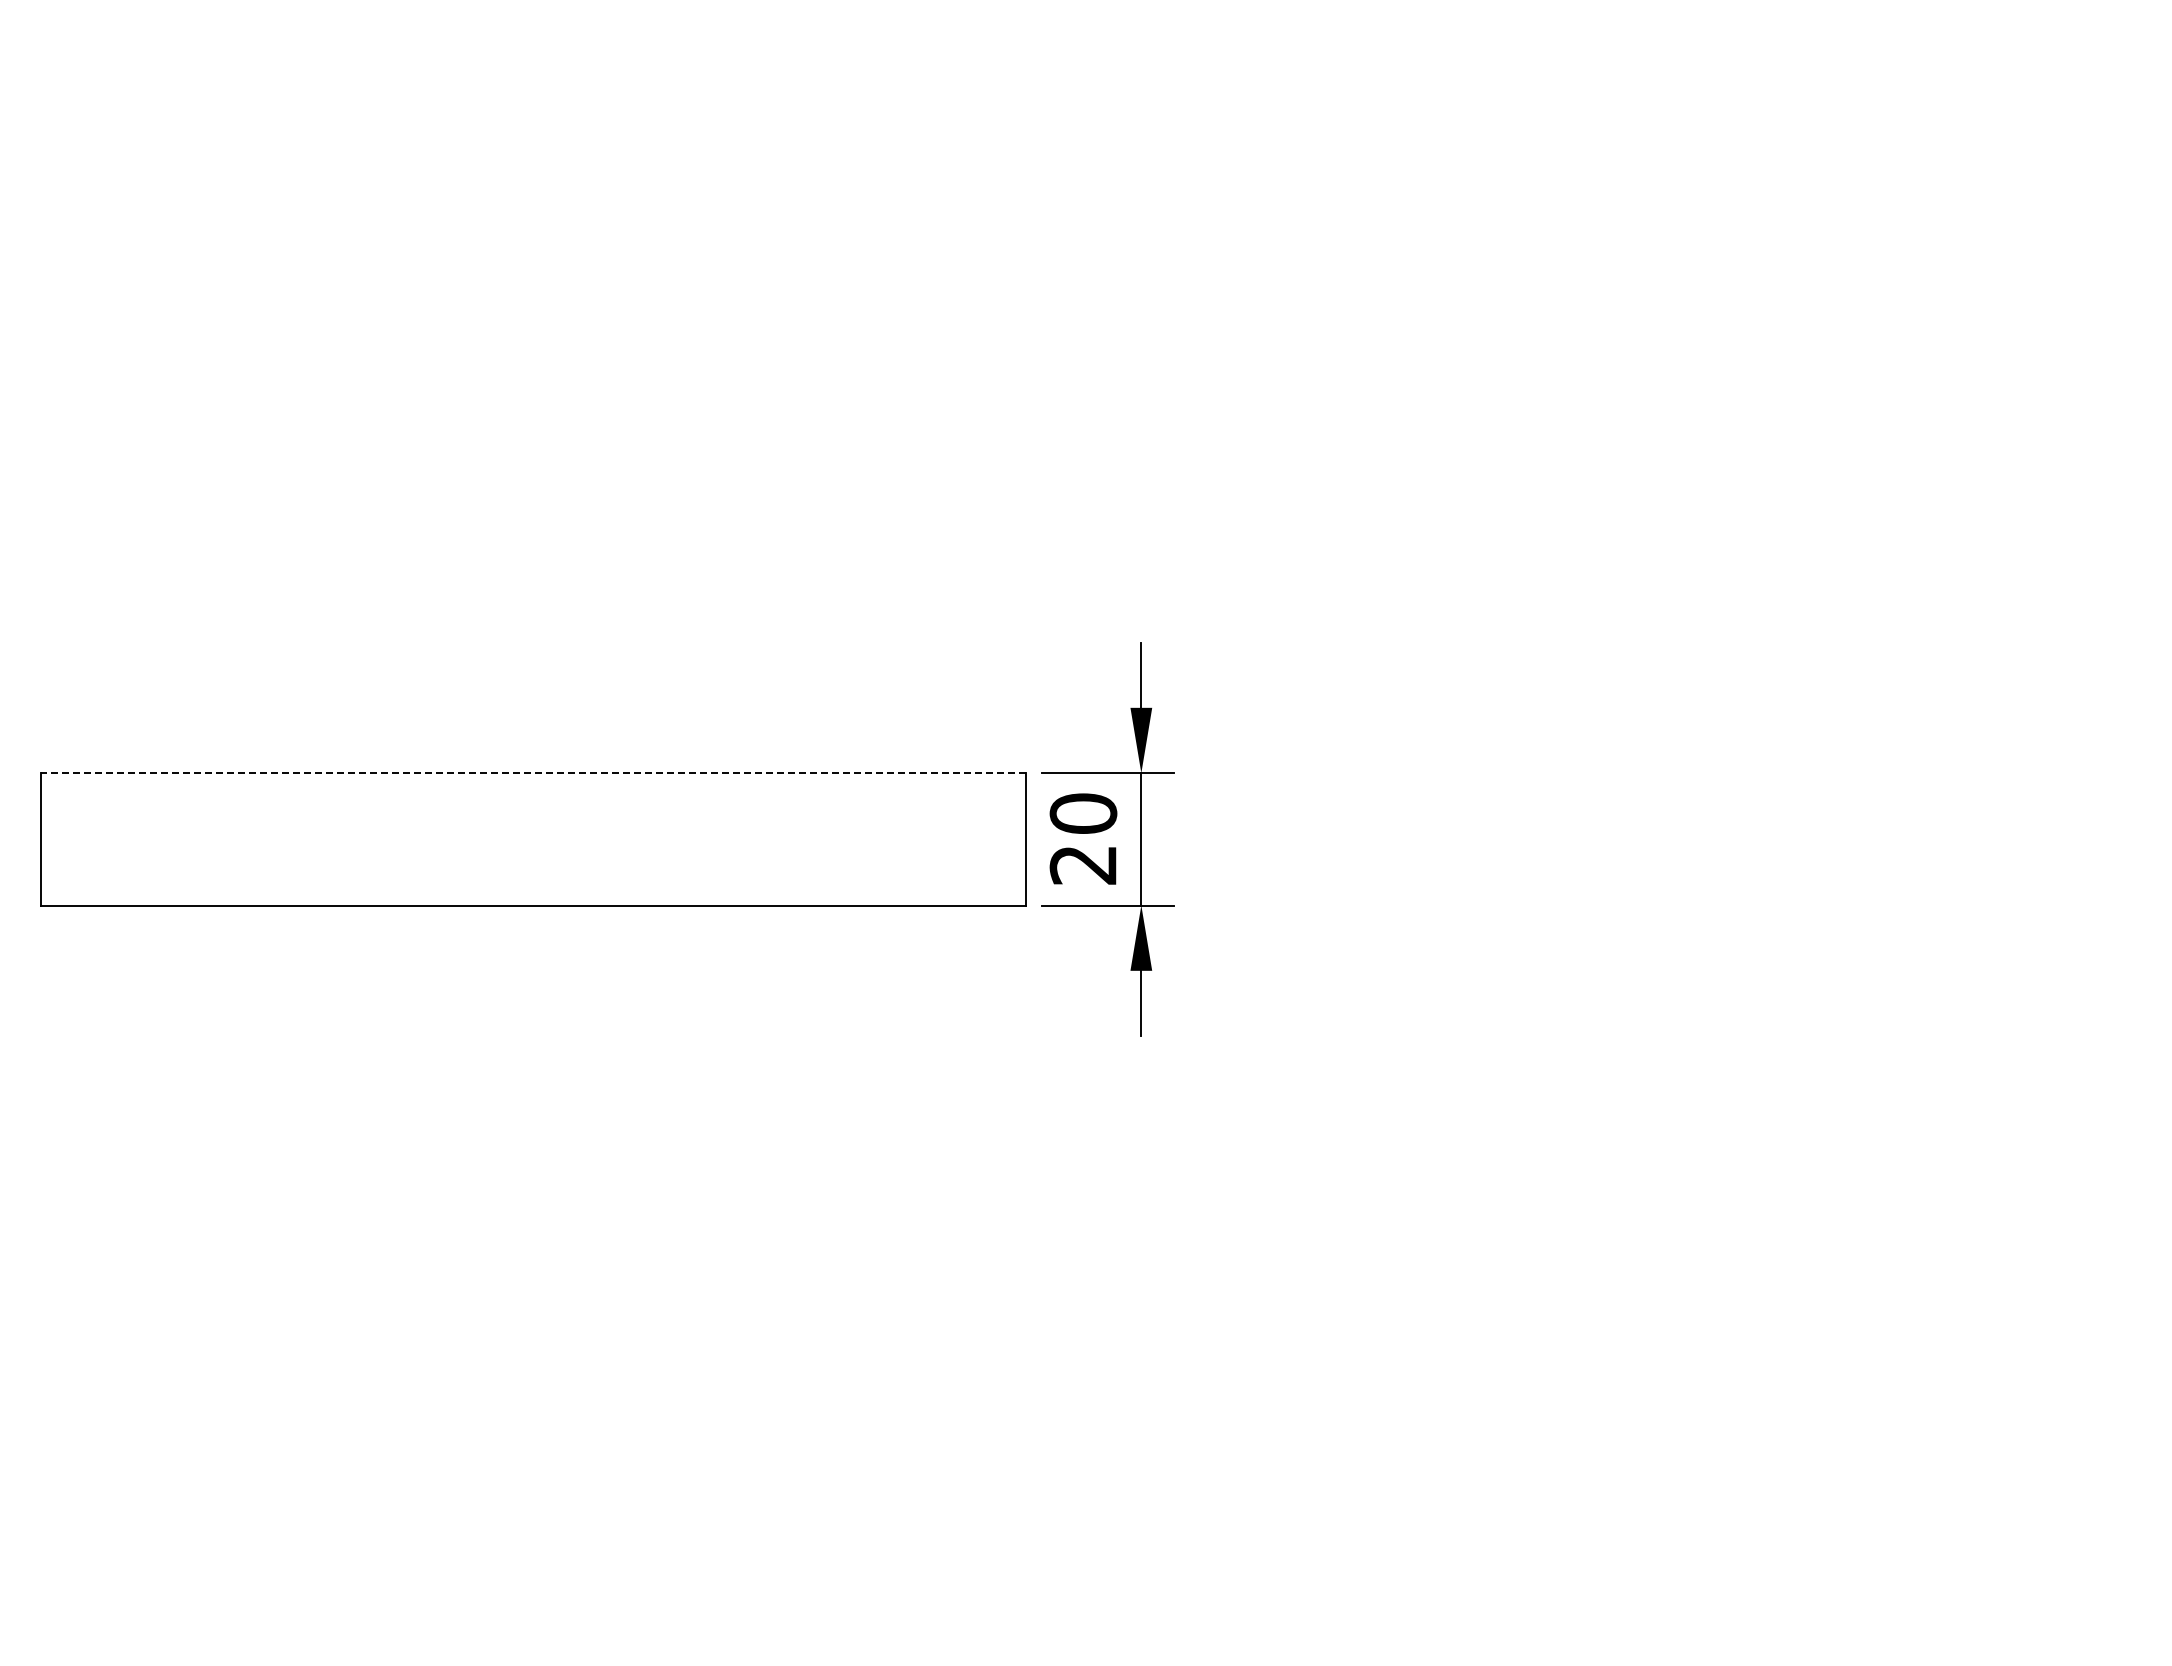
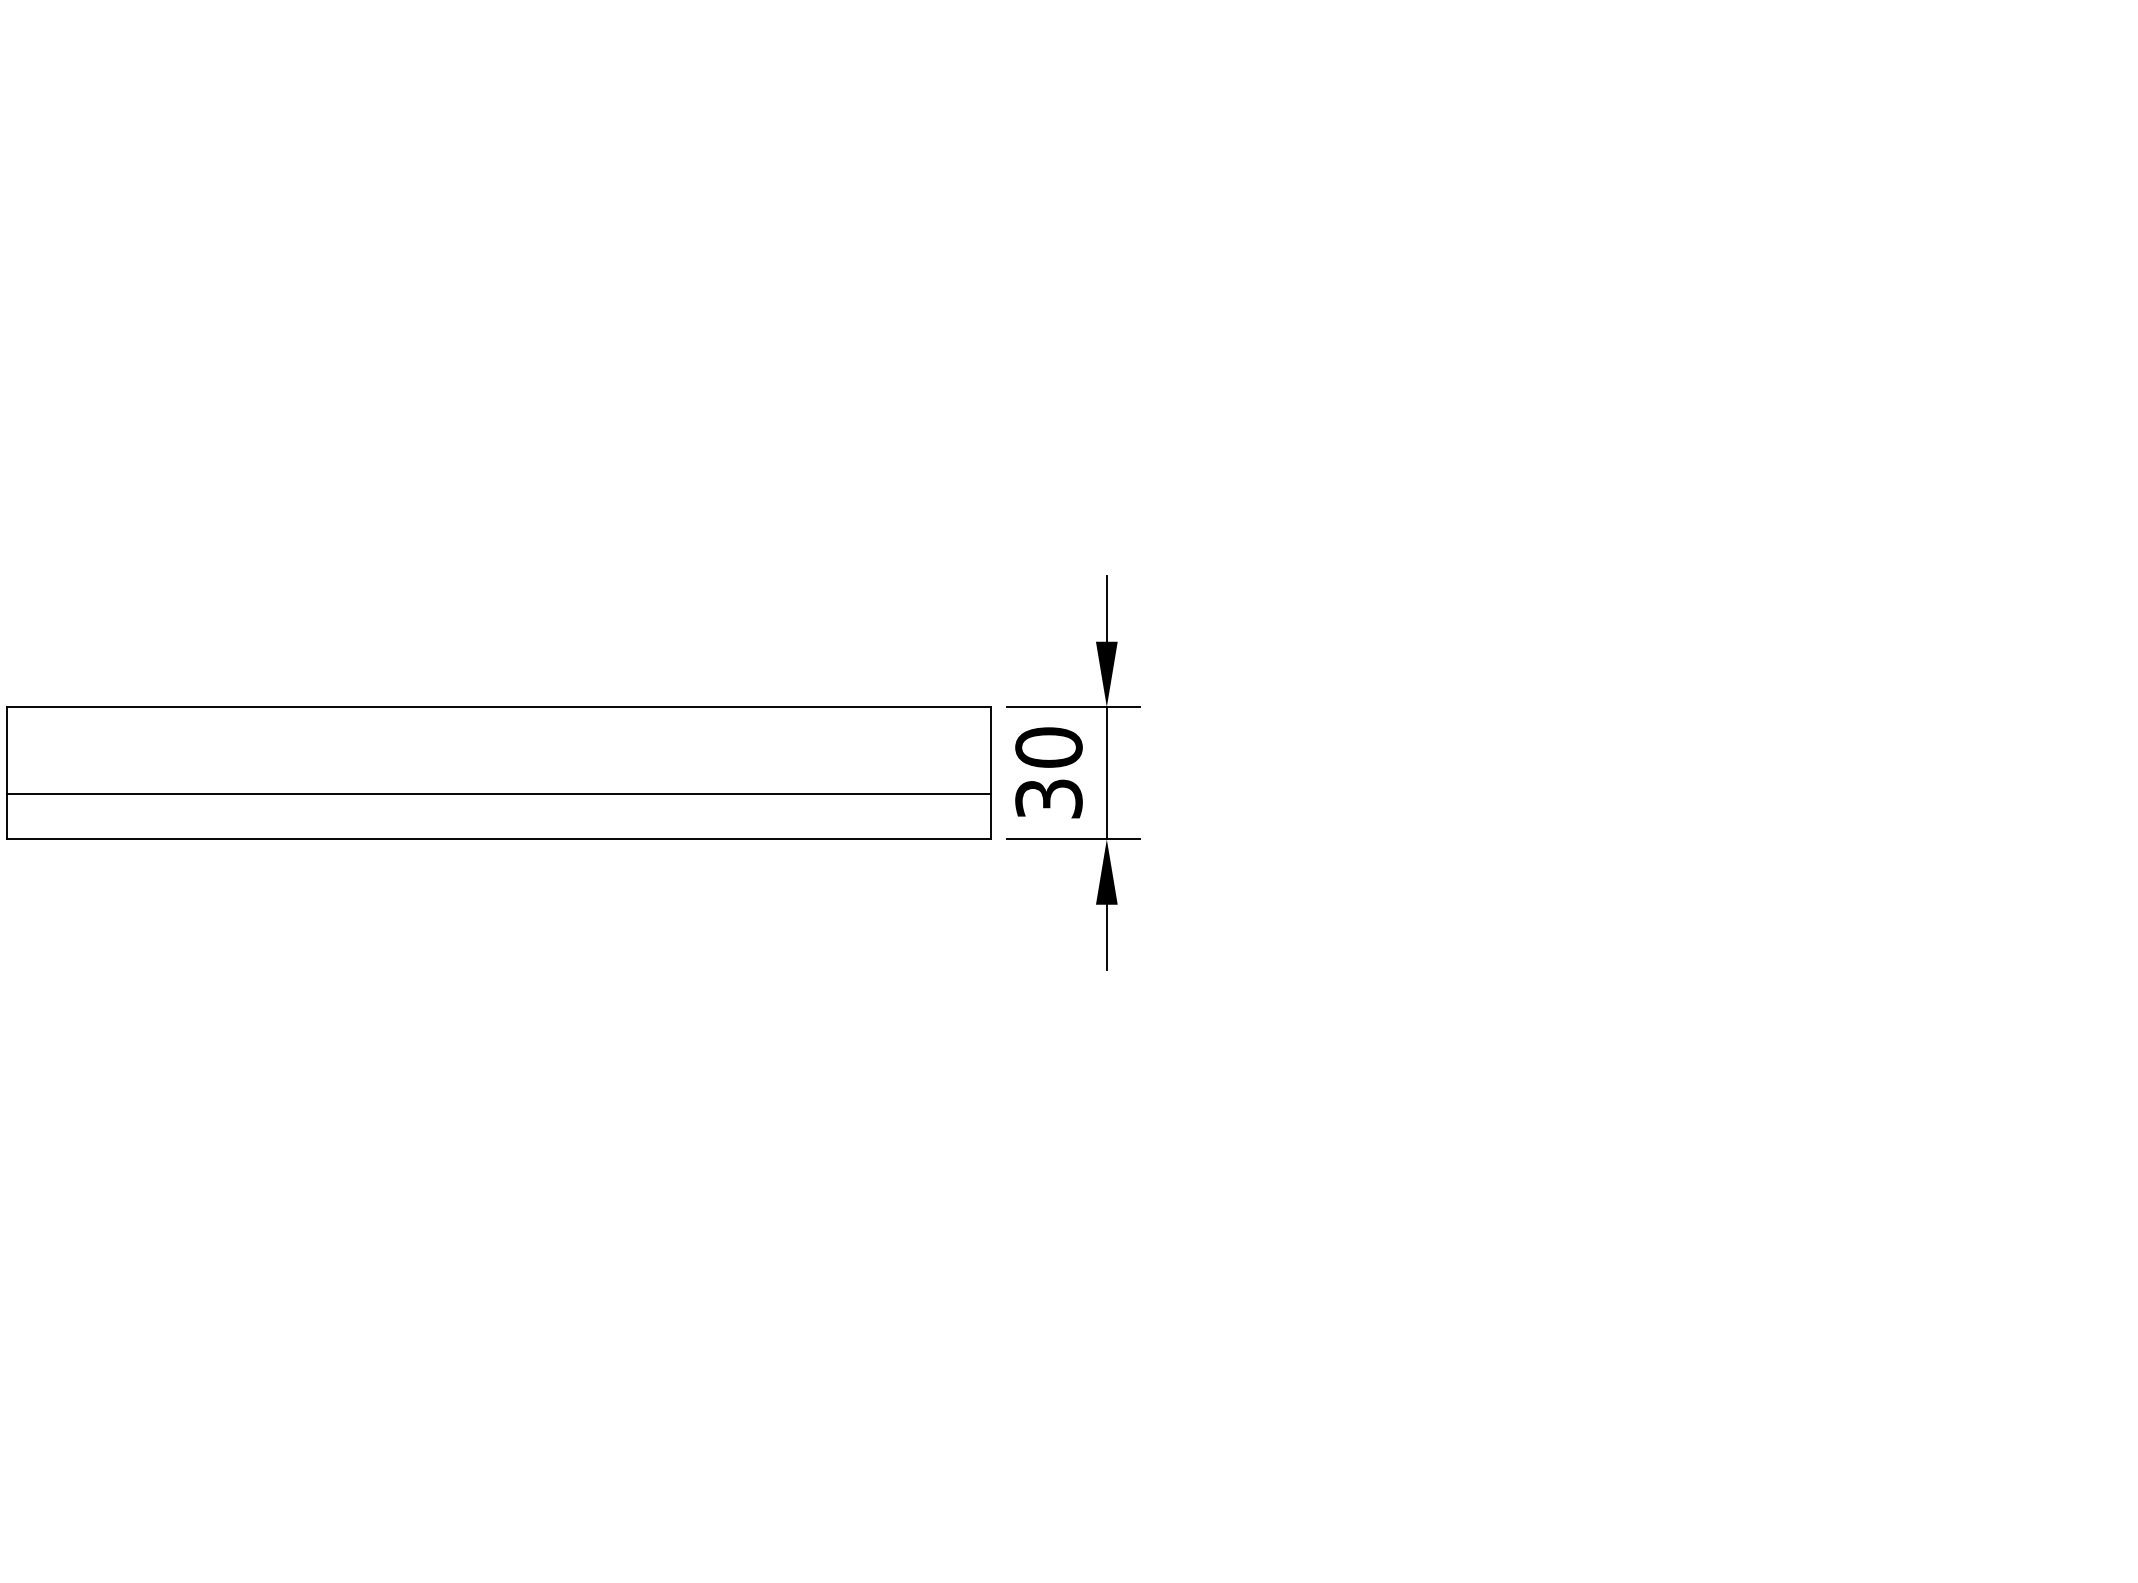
line: (533, 773) -> (499, 707), dashed -> solid
line: (533, 860) -> (499, 794), added
text: (1083, 864) -> (1049, 798), 20 -> 30

